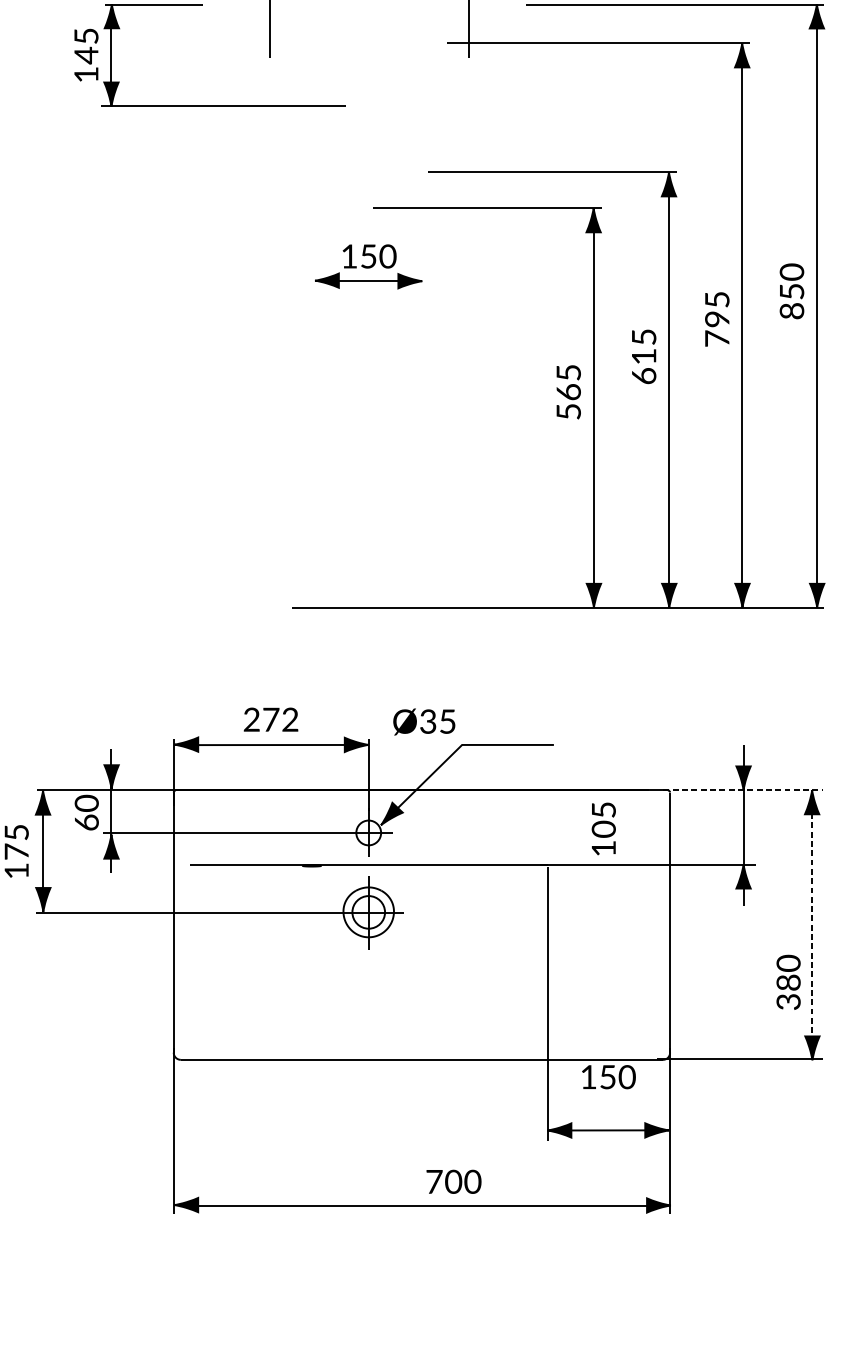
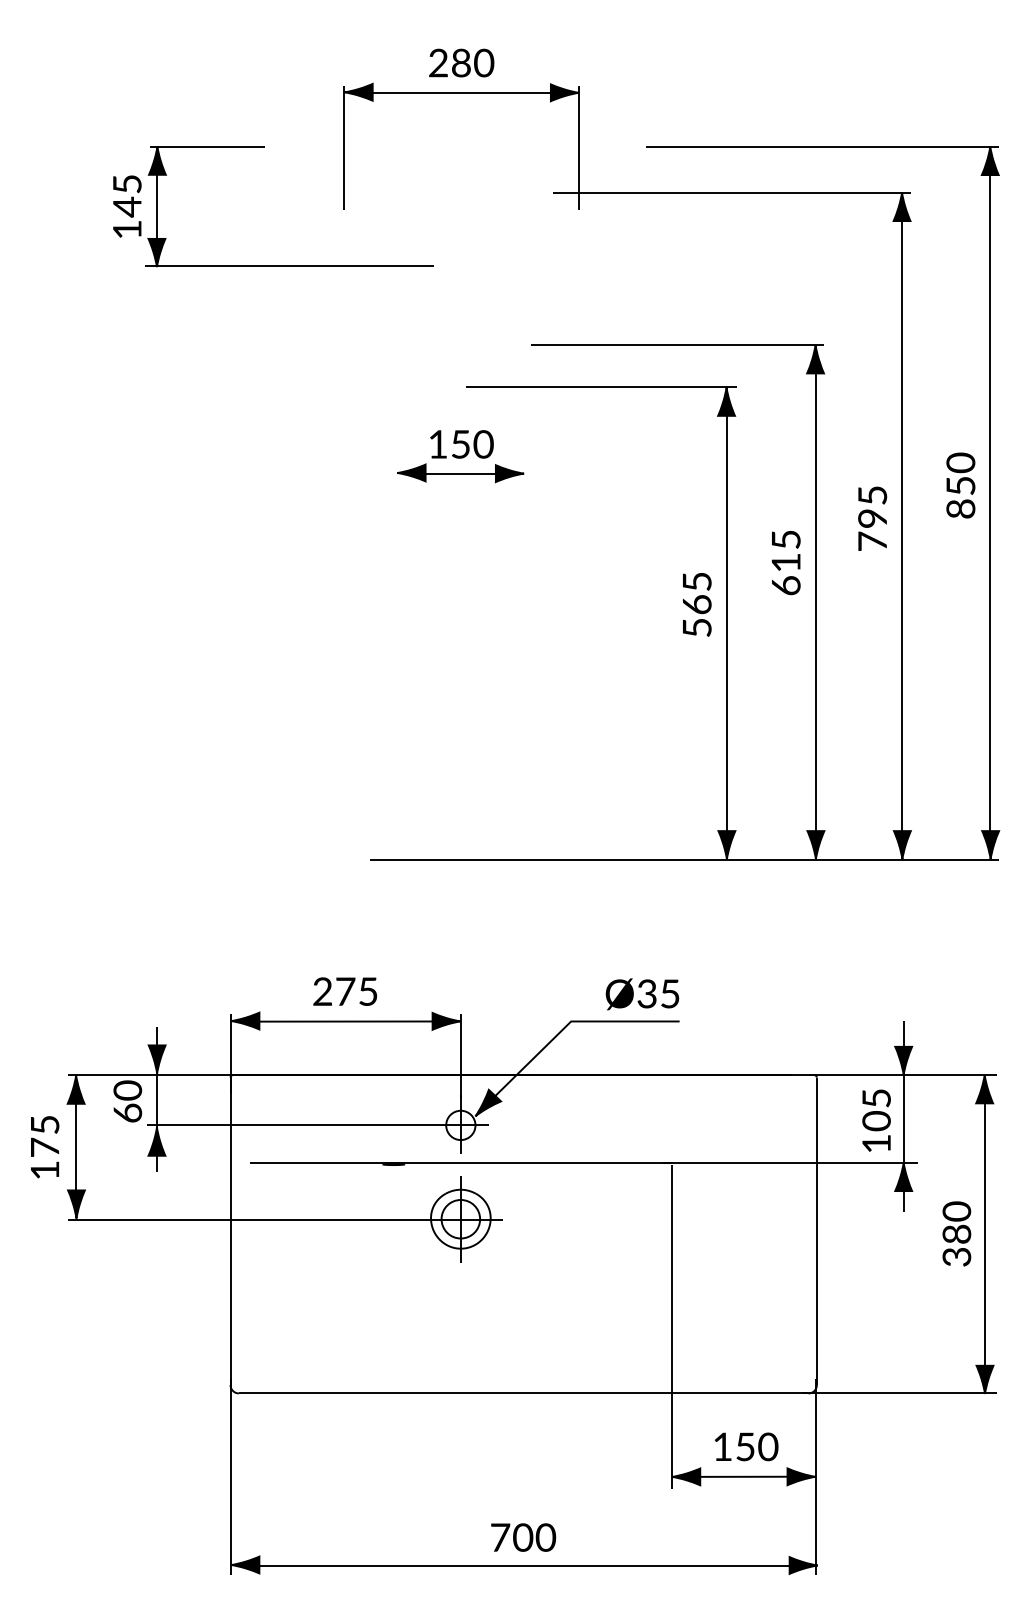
text: (289, 719) -> (367, 991), 272 -> 275
text: (424, 722) -> (642, 994), moved
line: (743, 789) -> (903, 1074), dashed -> solid
text: (603, 828) -> (876, 1120), moved
line: (811, 927) -> (984, 1237), dashed -> solid
text: (788, 982) -> (956, 1233), moved
text: (608, 1076) -> (746, 1446), moved
text: (453, 1181) -> (523, 1537), moved

